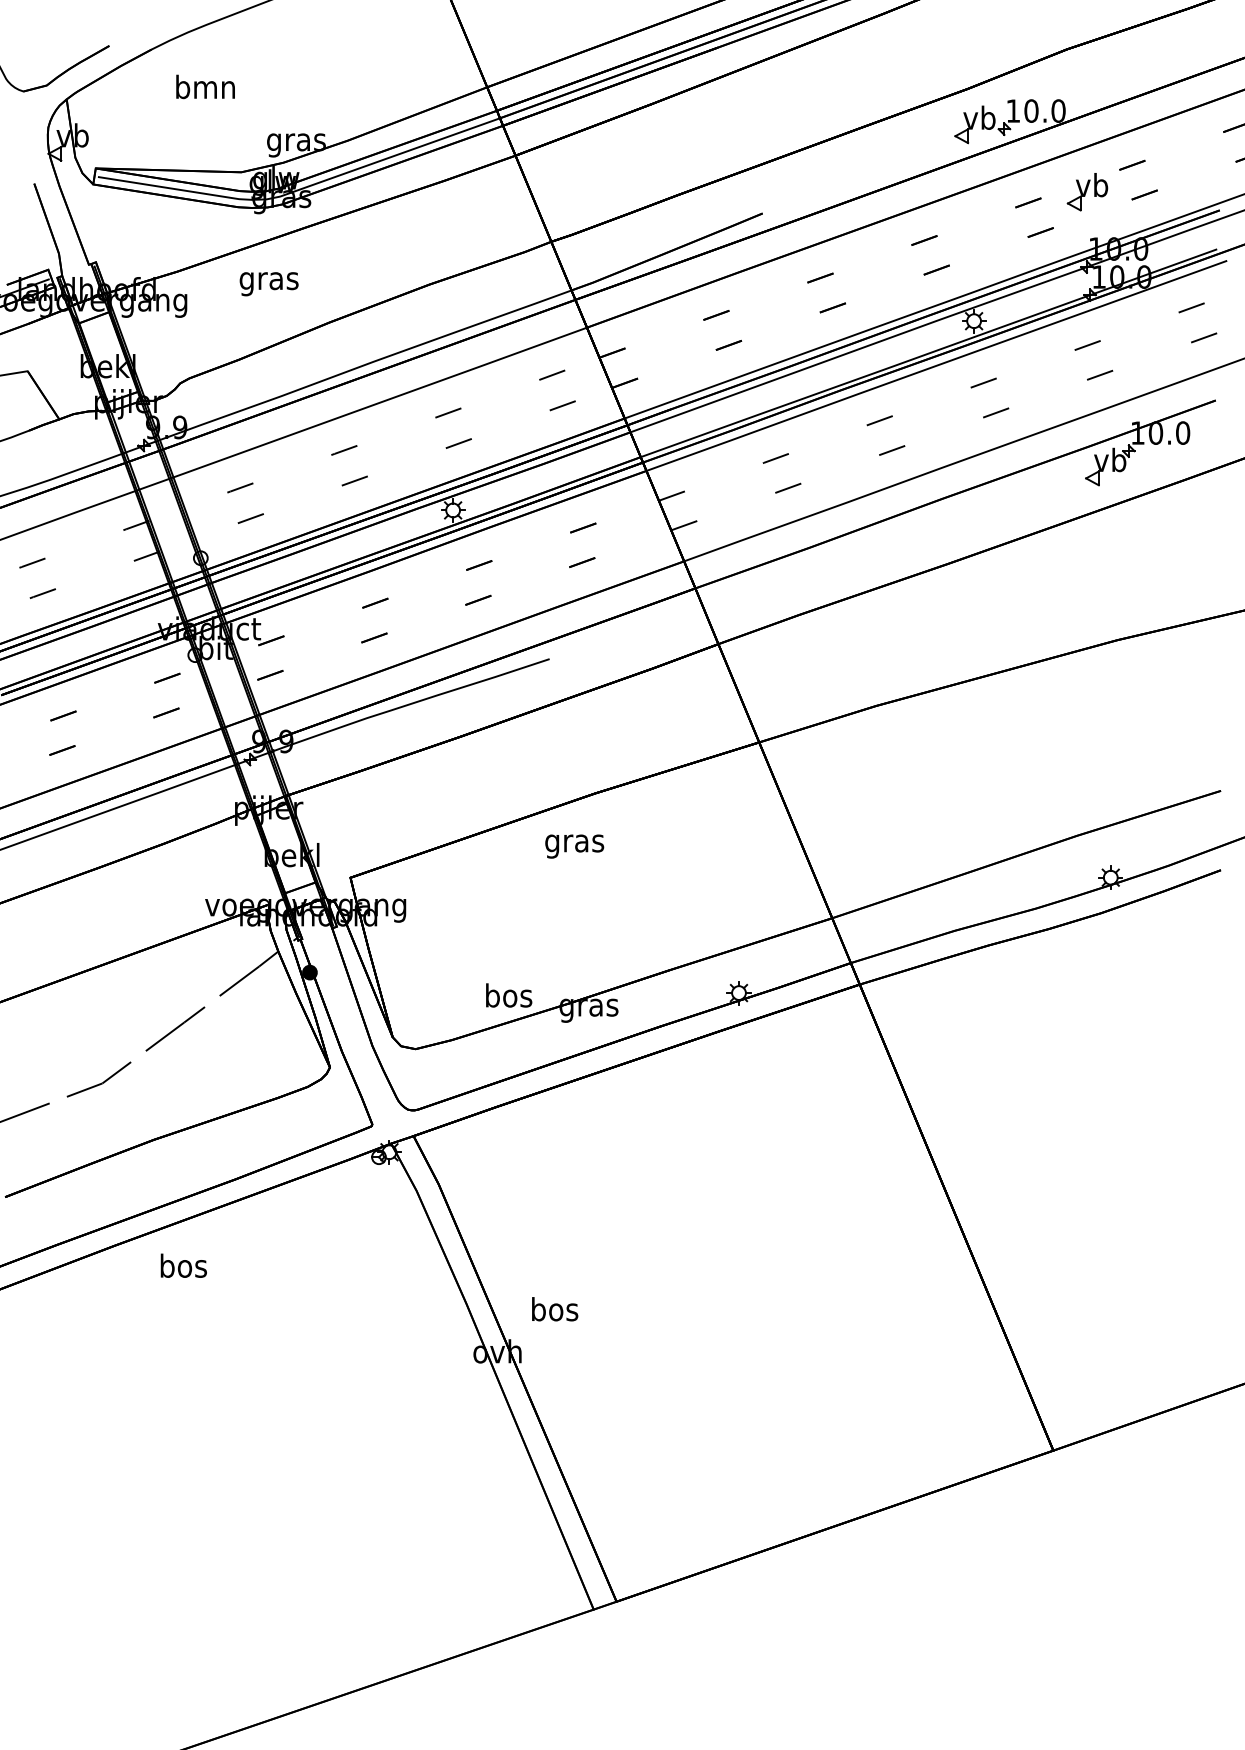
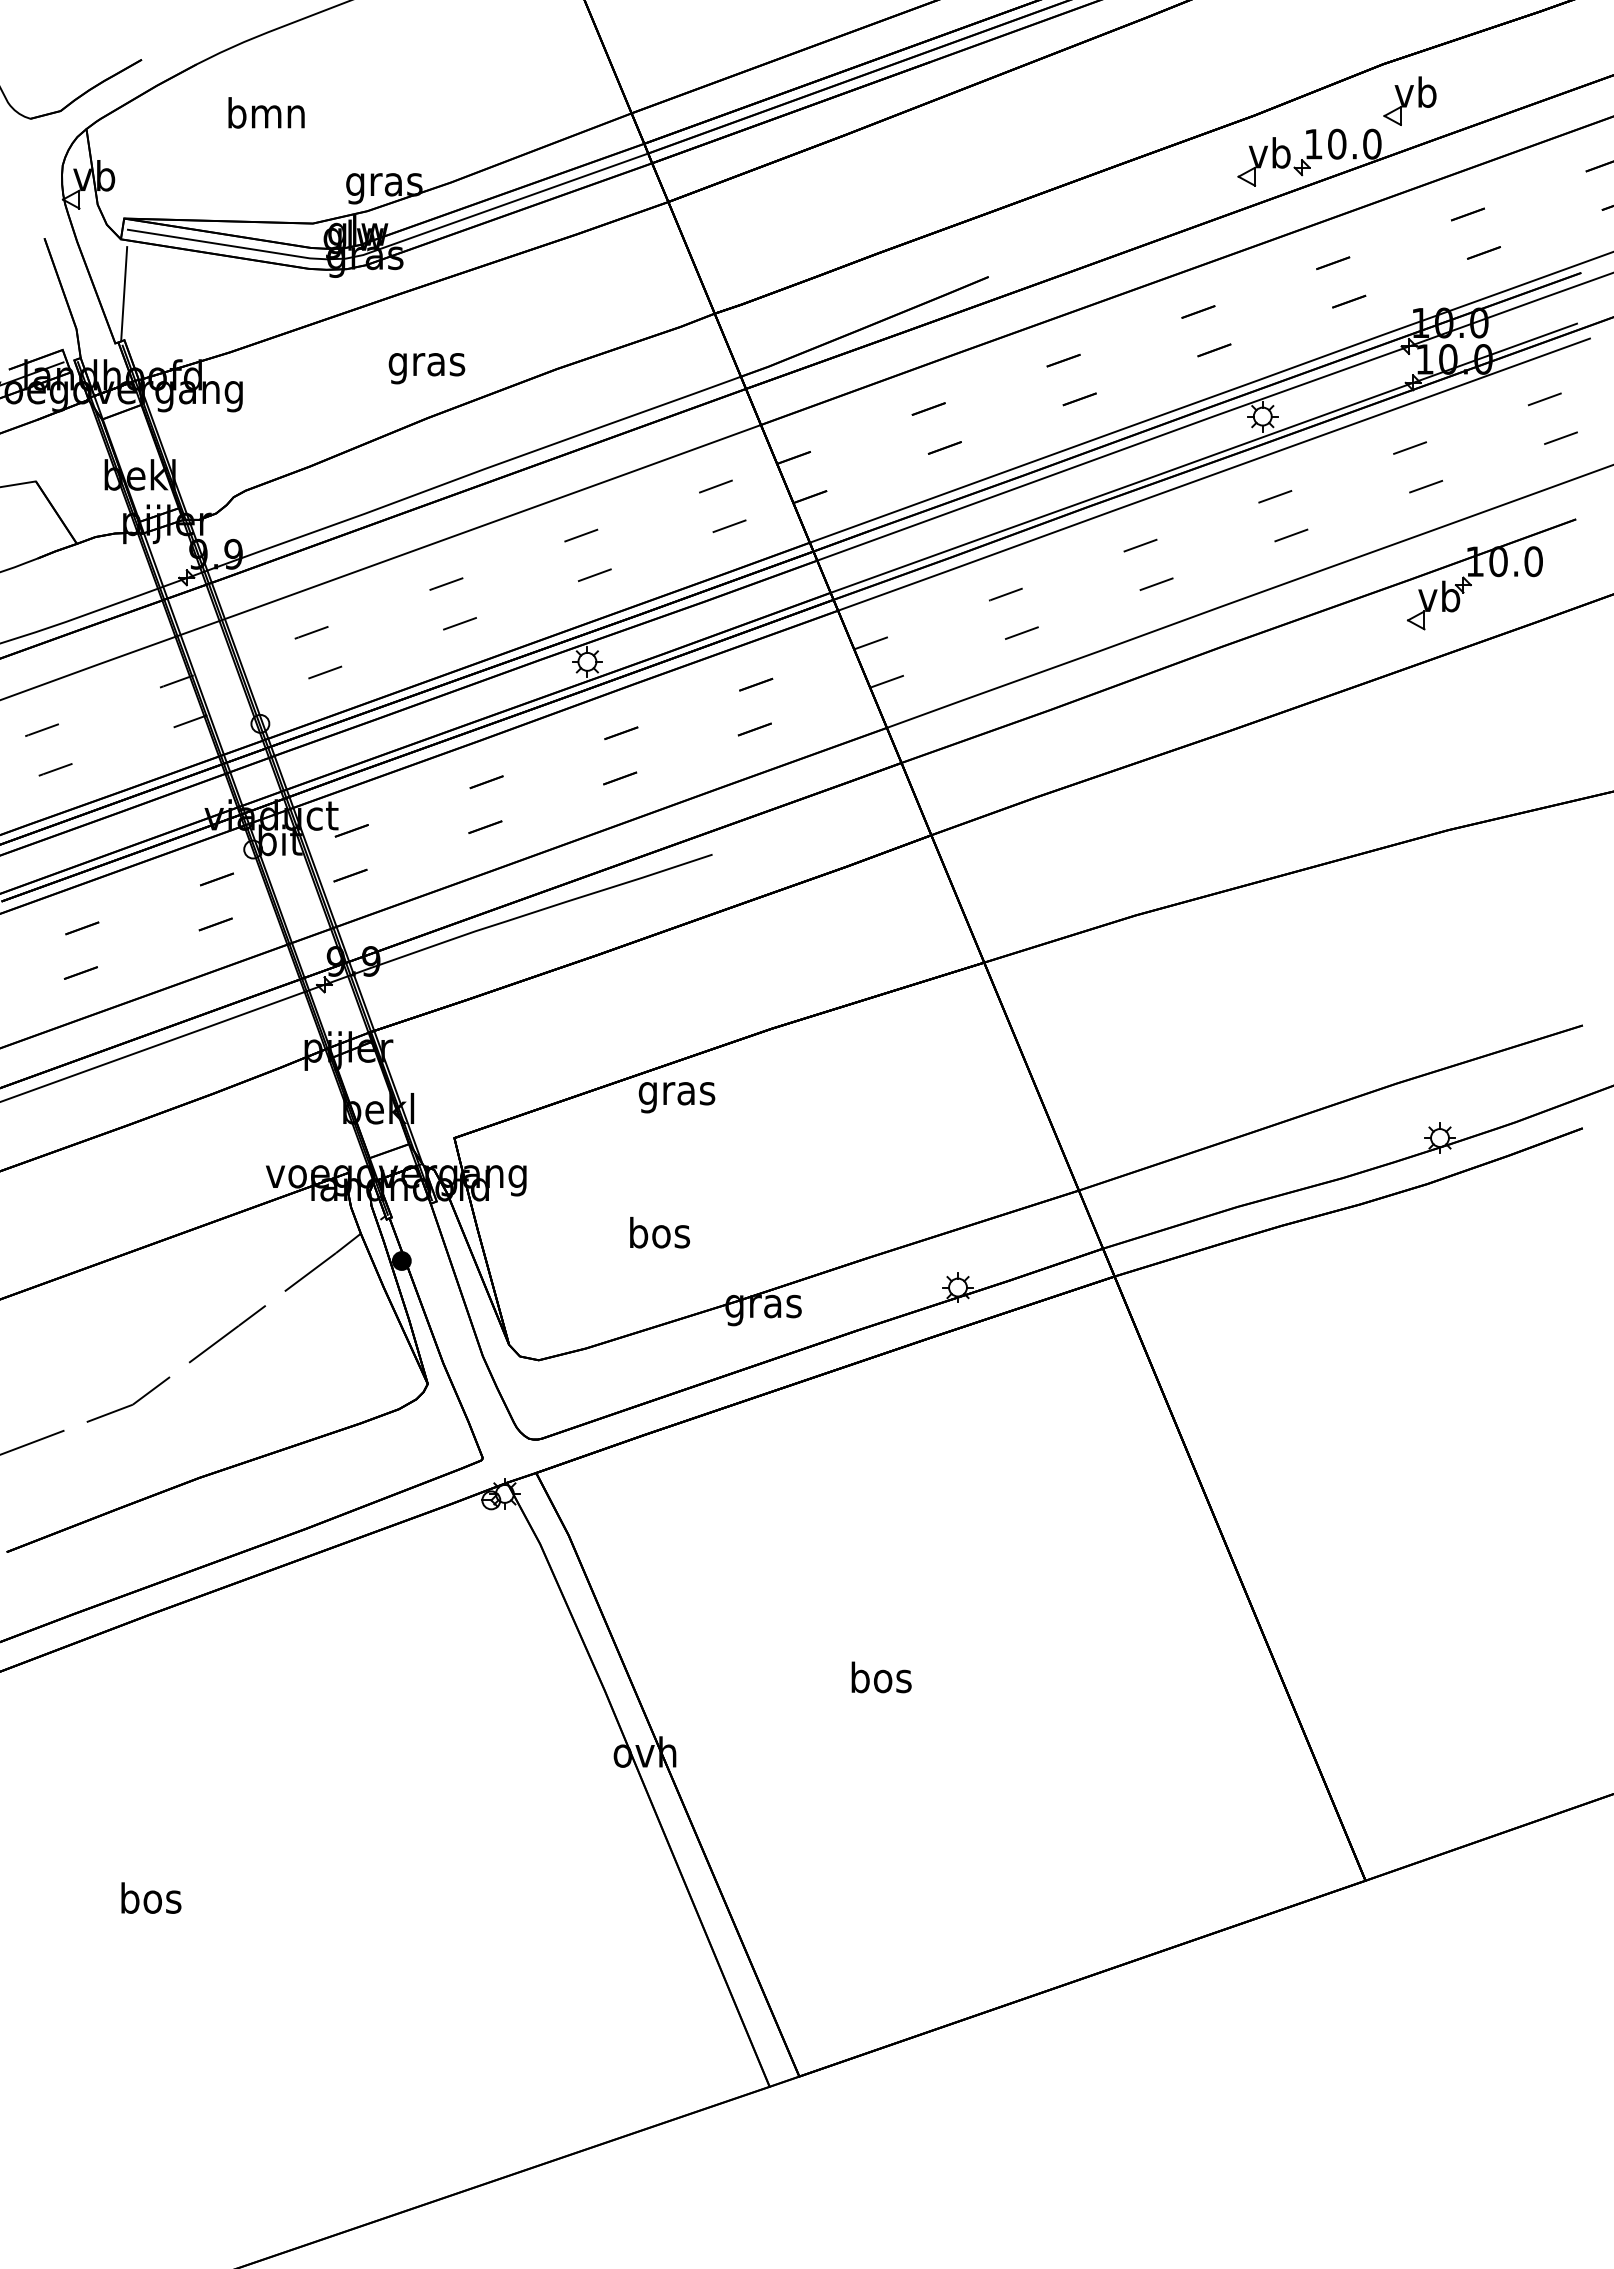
part: (1087, 191) -> (1409, 100), moved
line: (96, 223) -> (124, 290), added
text: (268, 284) -> (426, 368), moved
text: (574, 846) -> (676, 1097), moved
text: (508, 995) -> (659, 1232), moved
text: (183, 1265) -> (151, 1897), moved
text: (555, 1309) -> (881, 1677), moved

